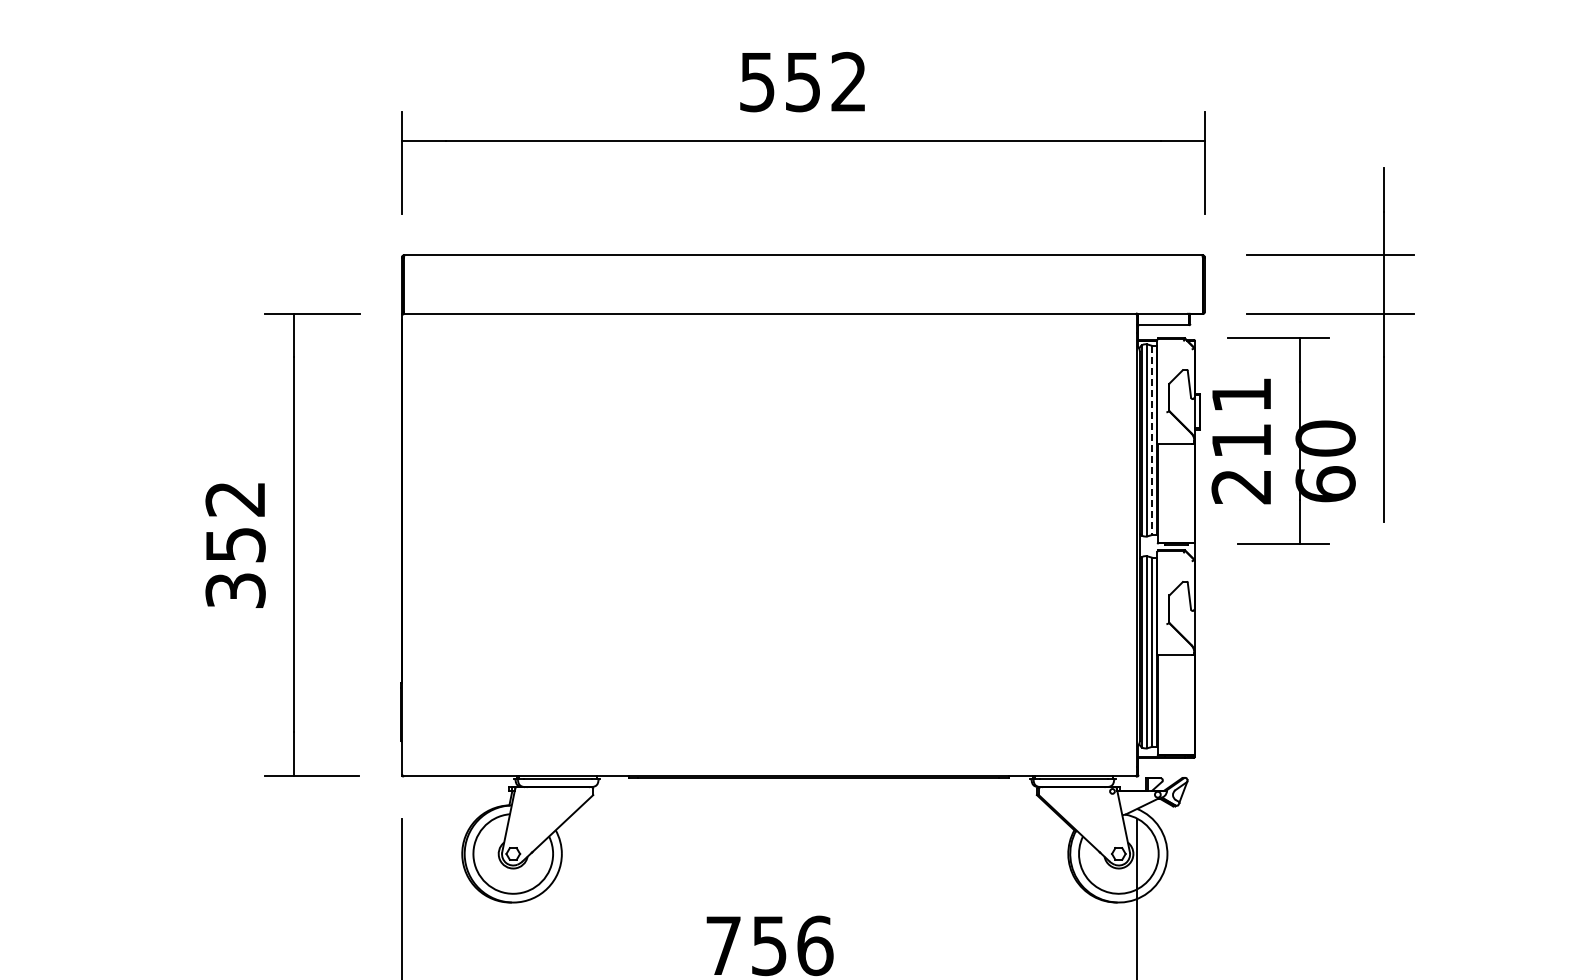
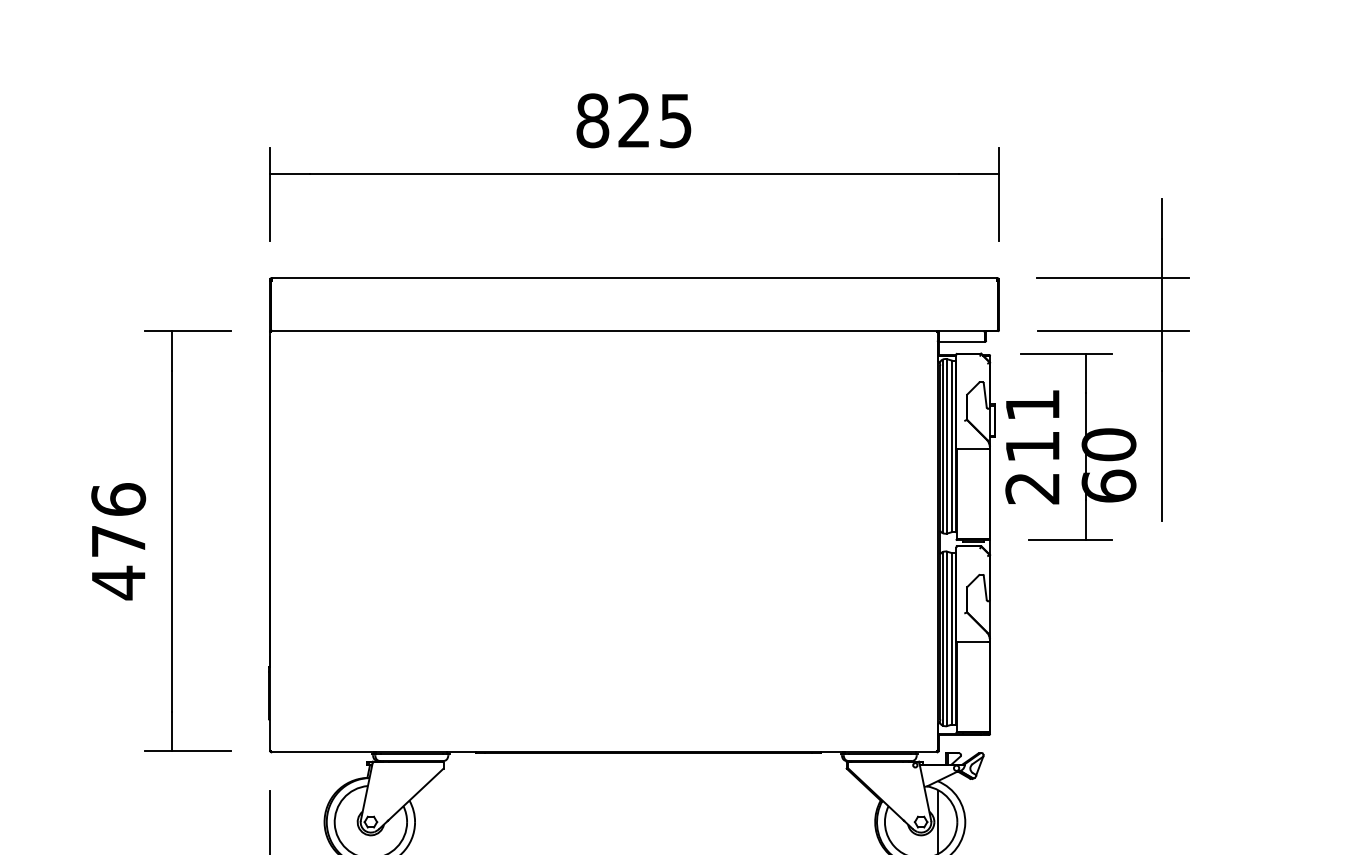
text: (802, 81) -> (633, 120), 552 -> 825
line: (1152, 440) -> (951, 446), dashed -> solid
text: (235, 544) -> (118, 540), 352 -> 476

